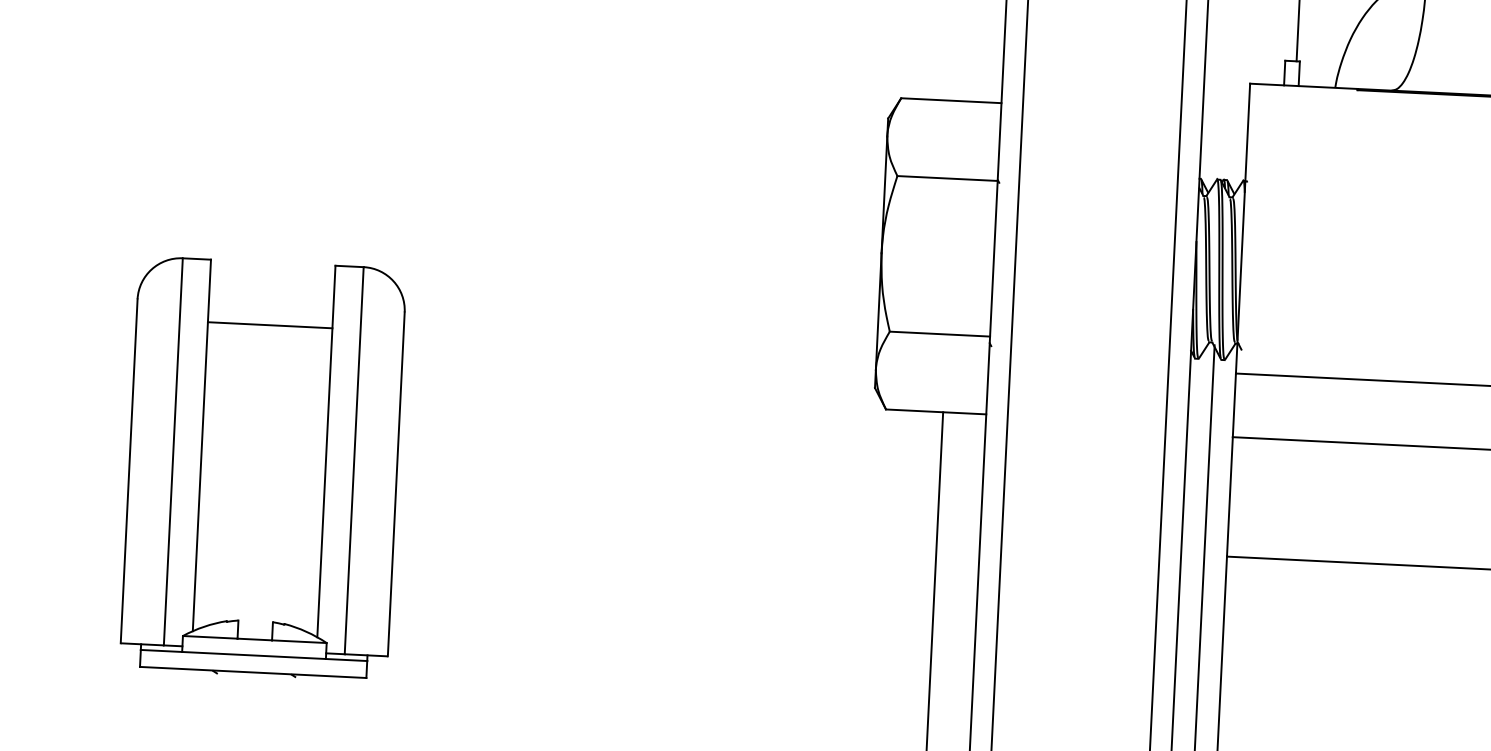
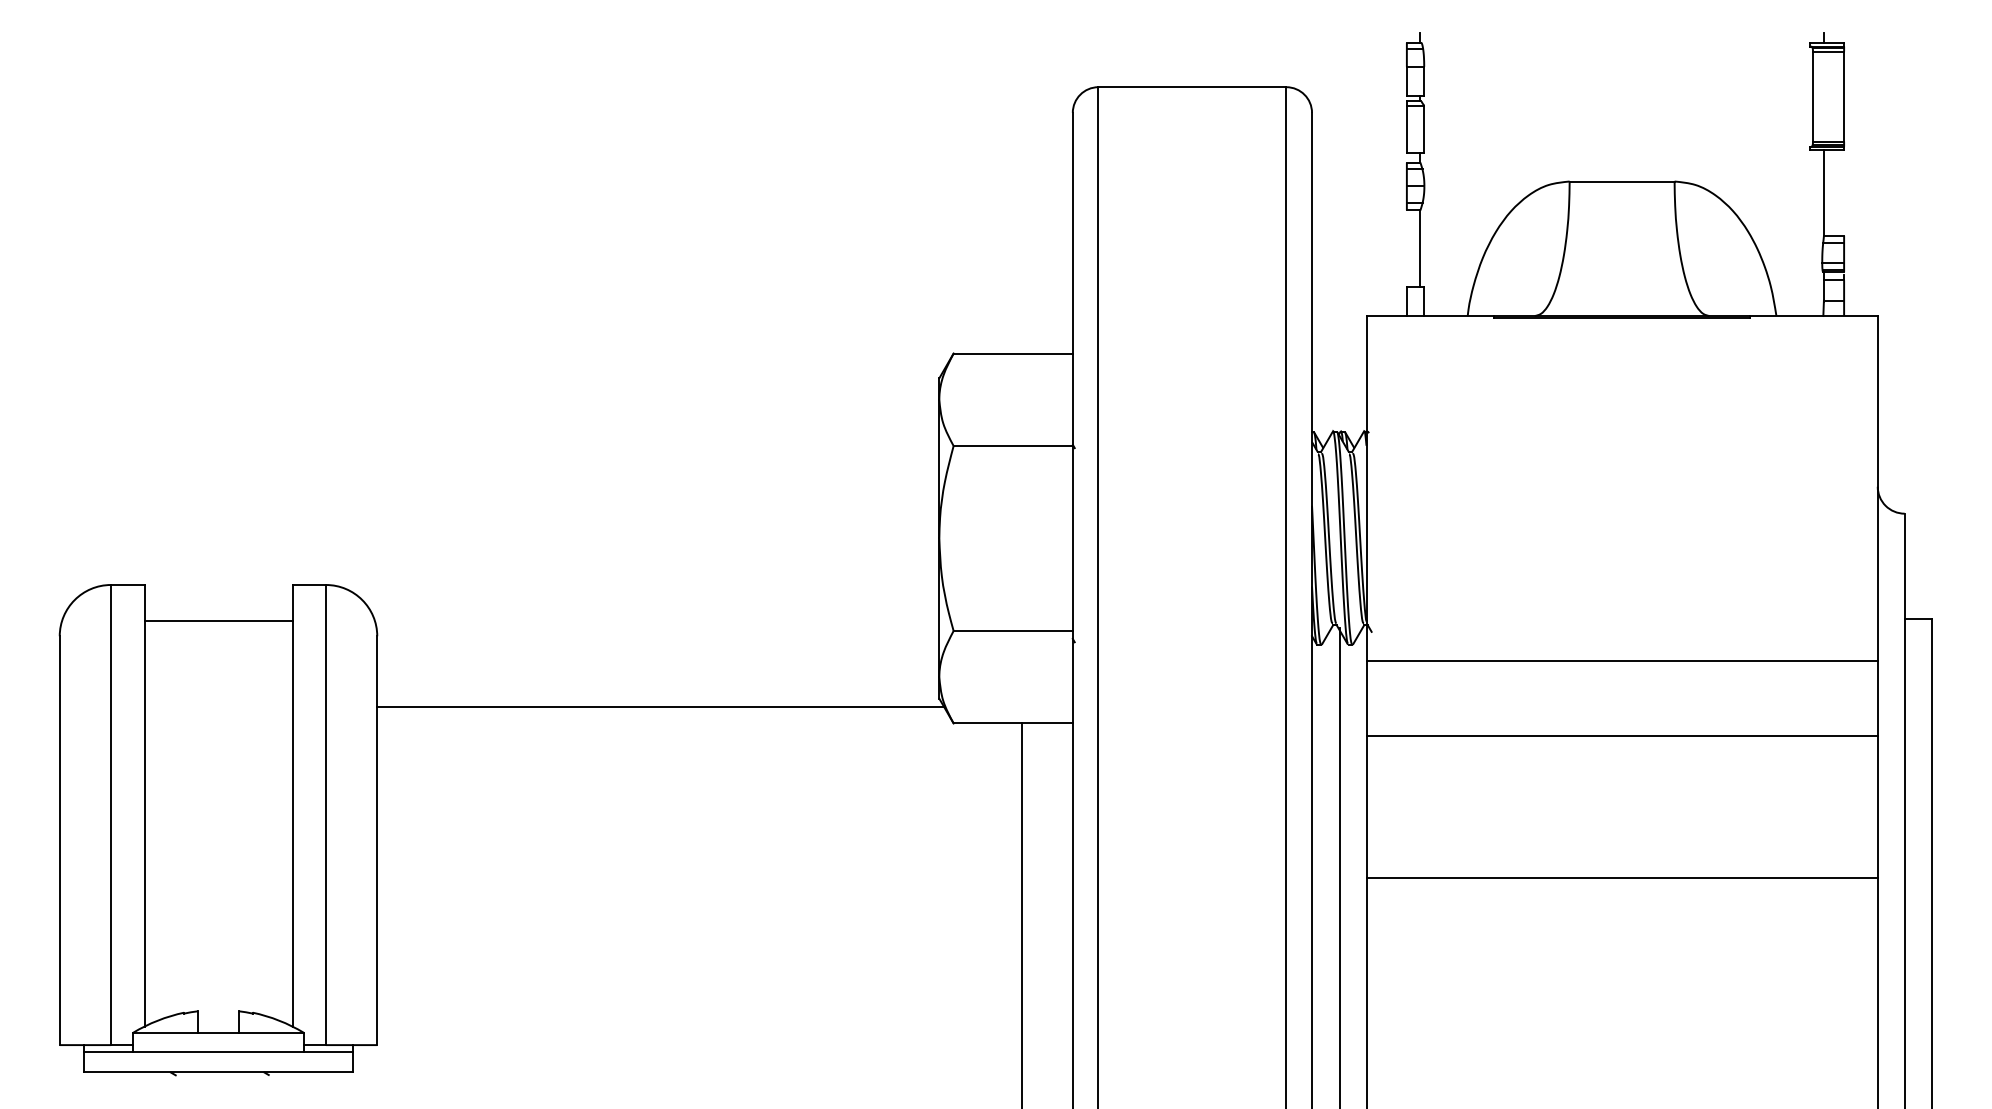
line: (270, 325) -> (218, 621), moved
line: (640, 383) -> (660, 706), added

